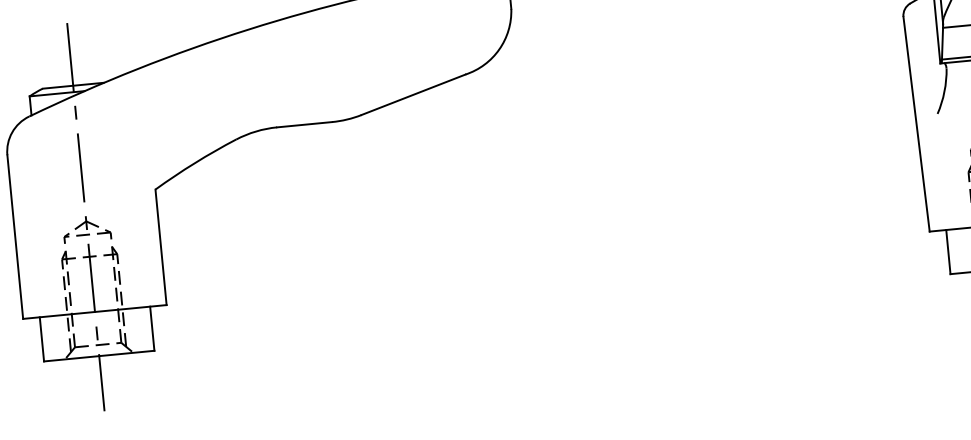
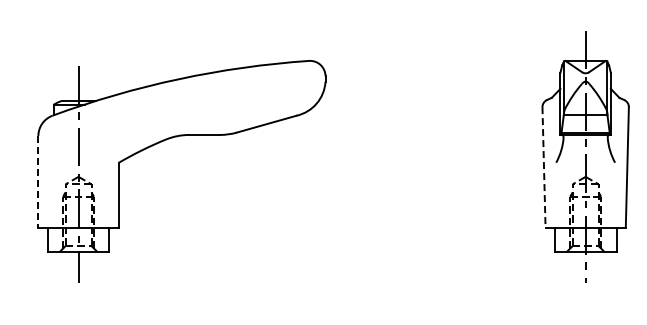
line: (917, 124) -> (544, 167), solid -> dashed
line: (15, 236) -> (38, 181), solid -> dashed

